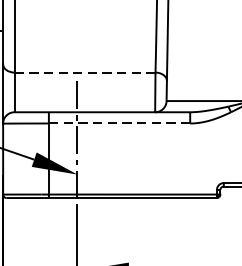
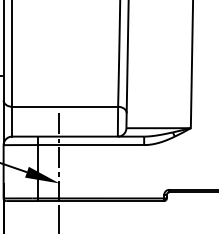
line: (85, 72) -> (65, 106), dashed -> solid
line: (118, 124) -> (90, 145), dashed -> solid

